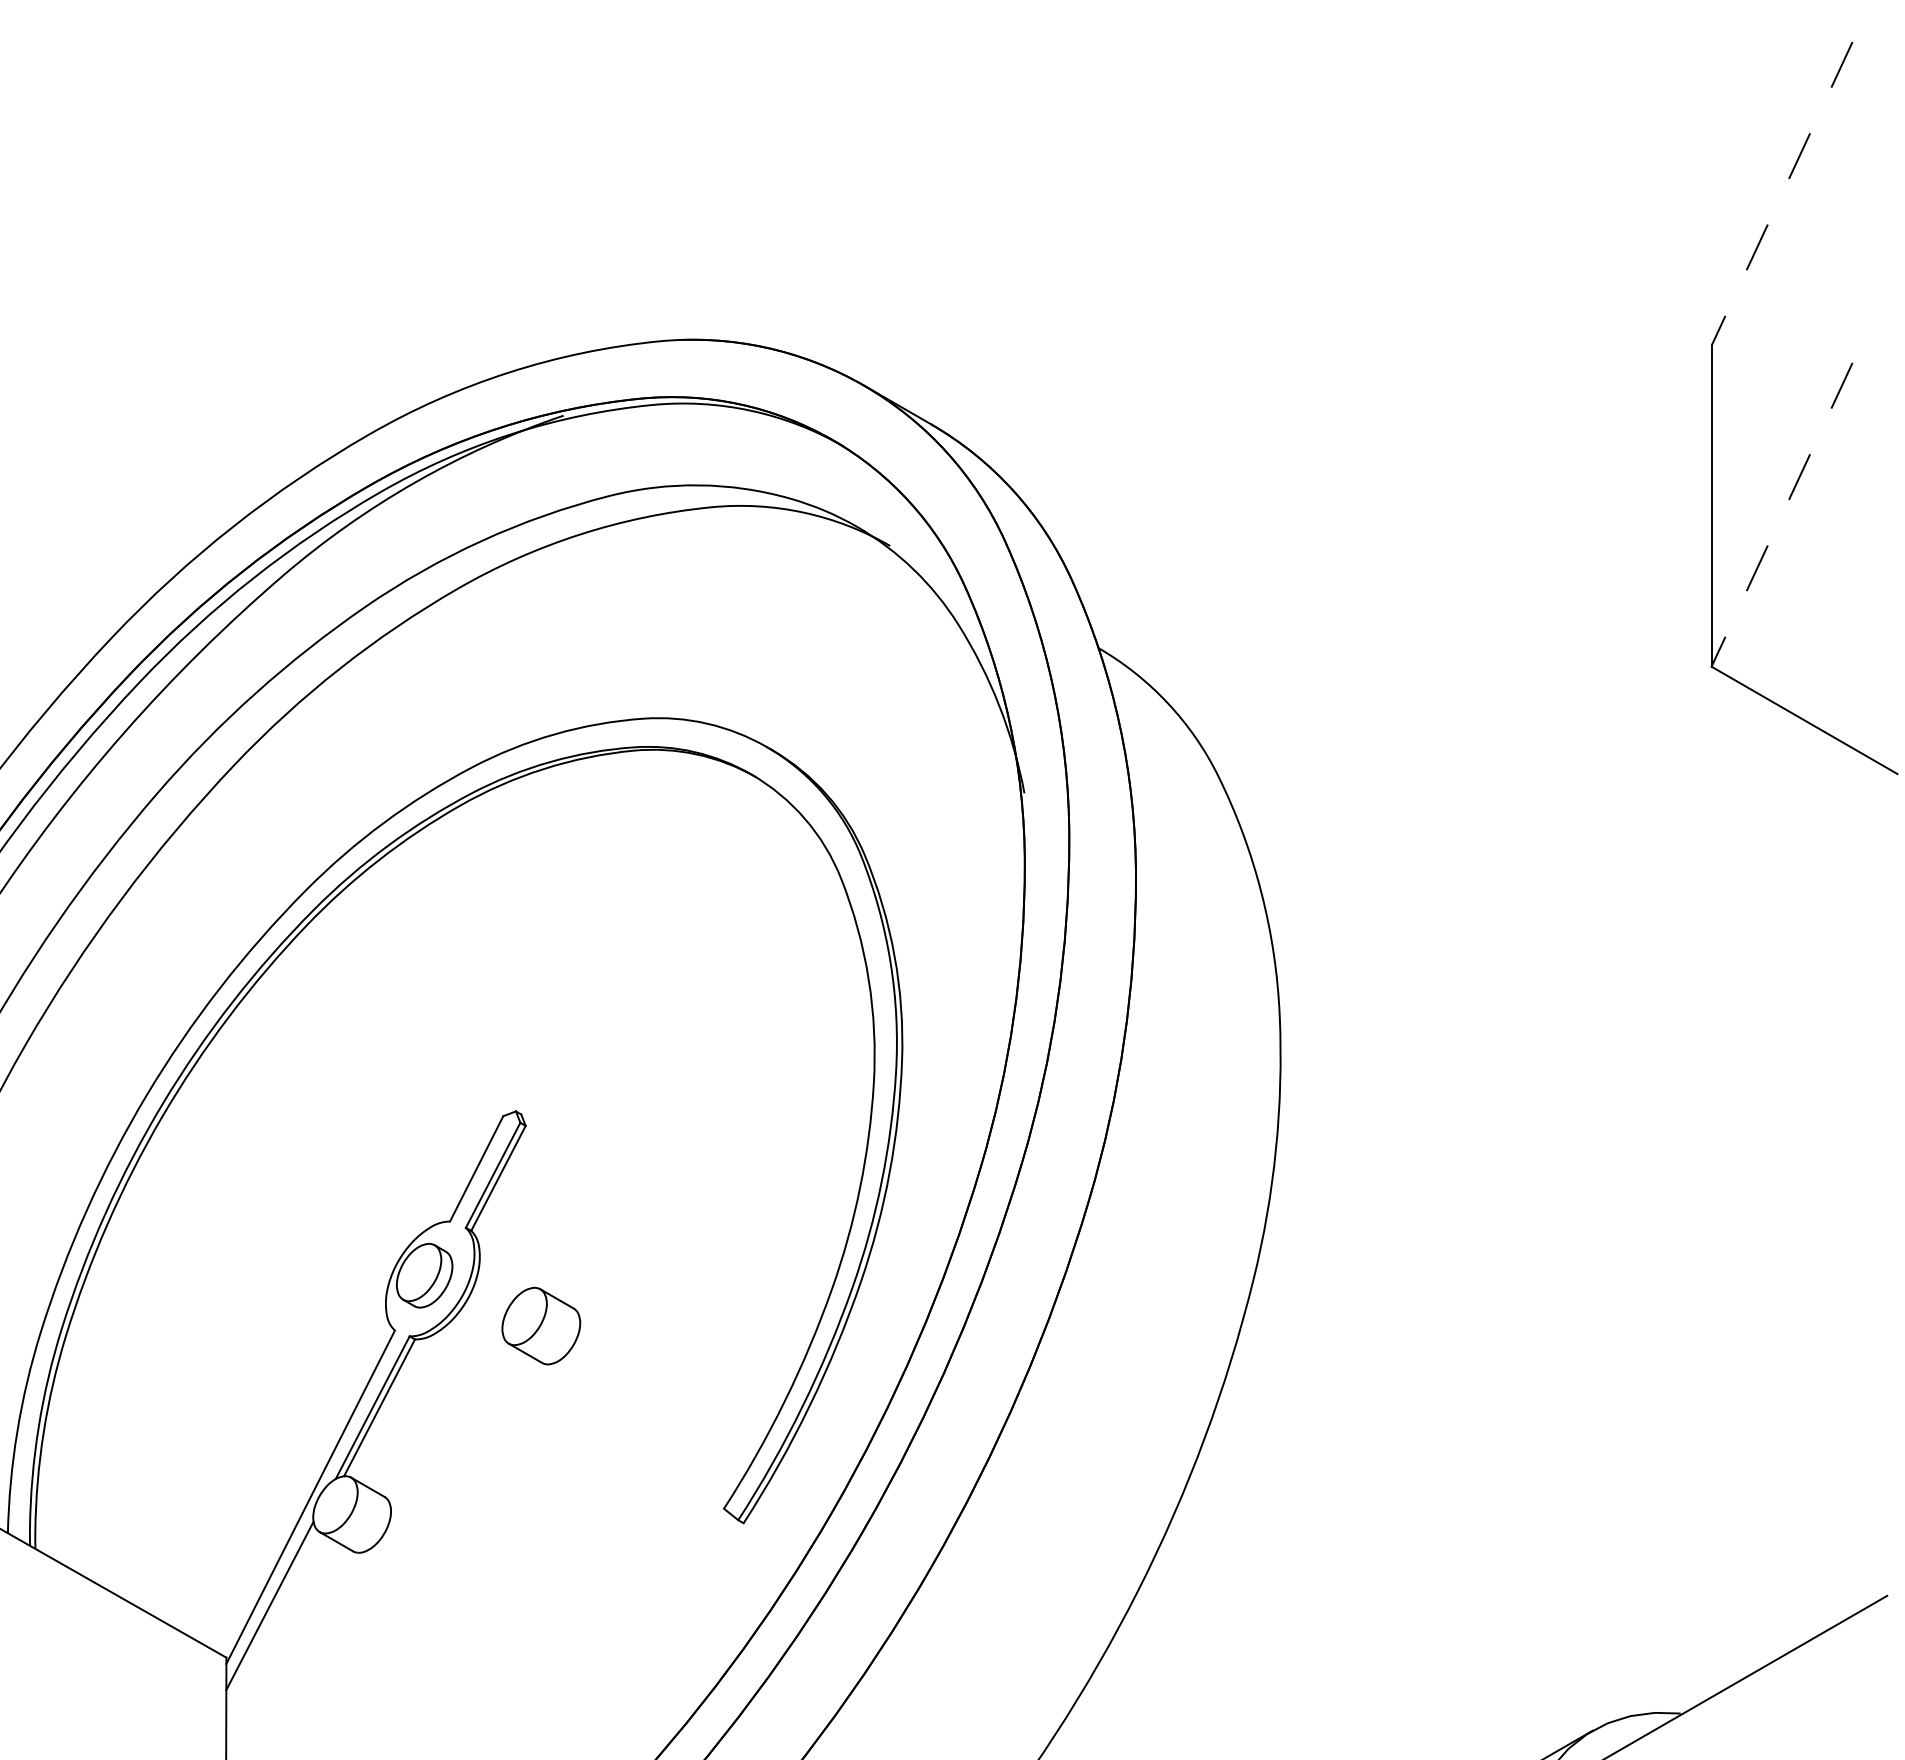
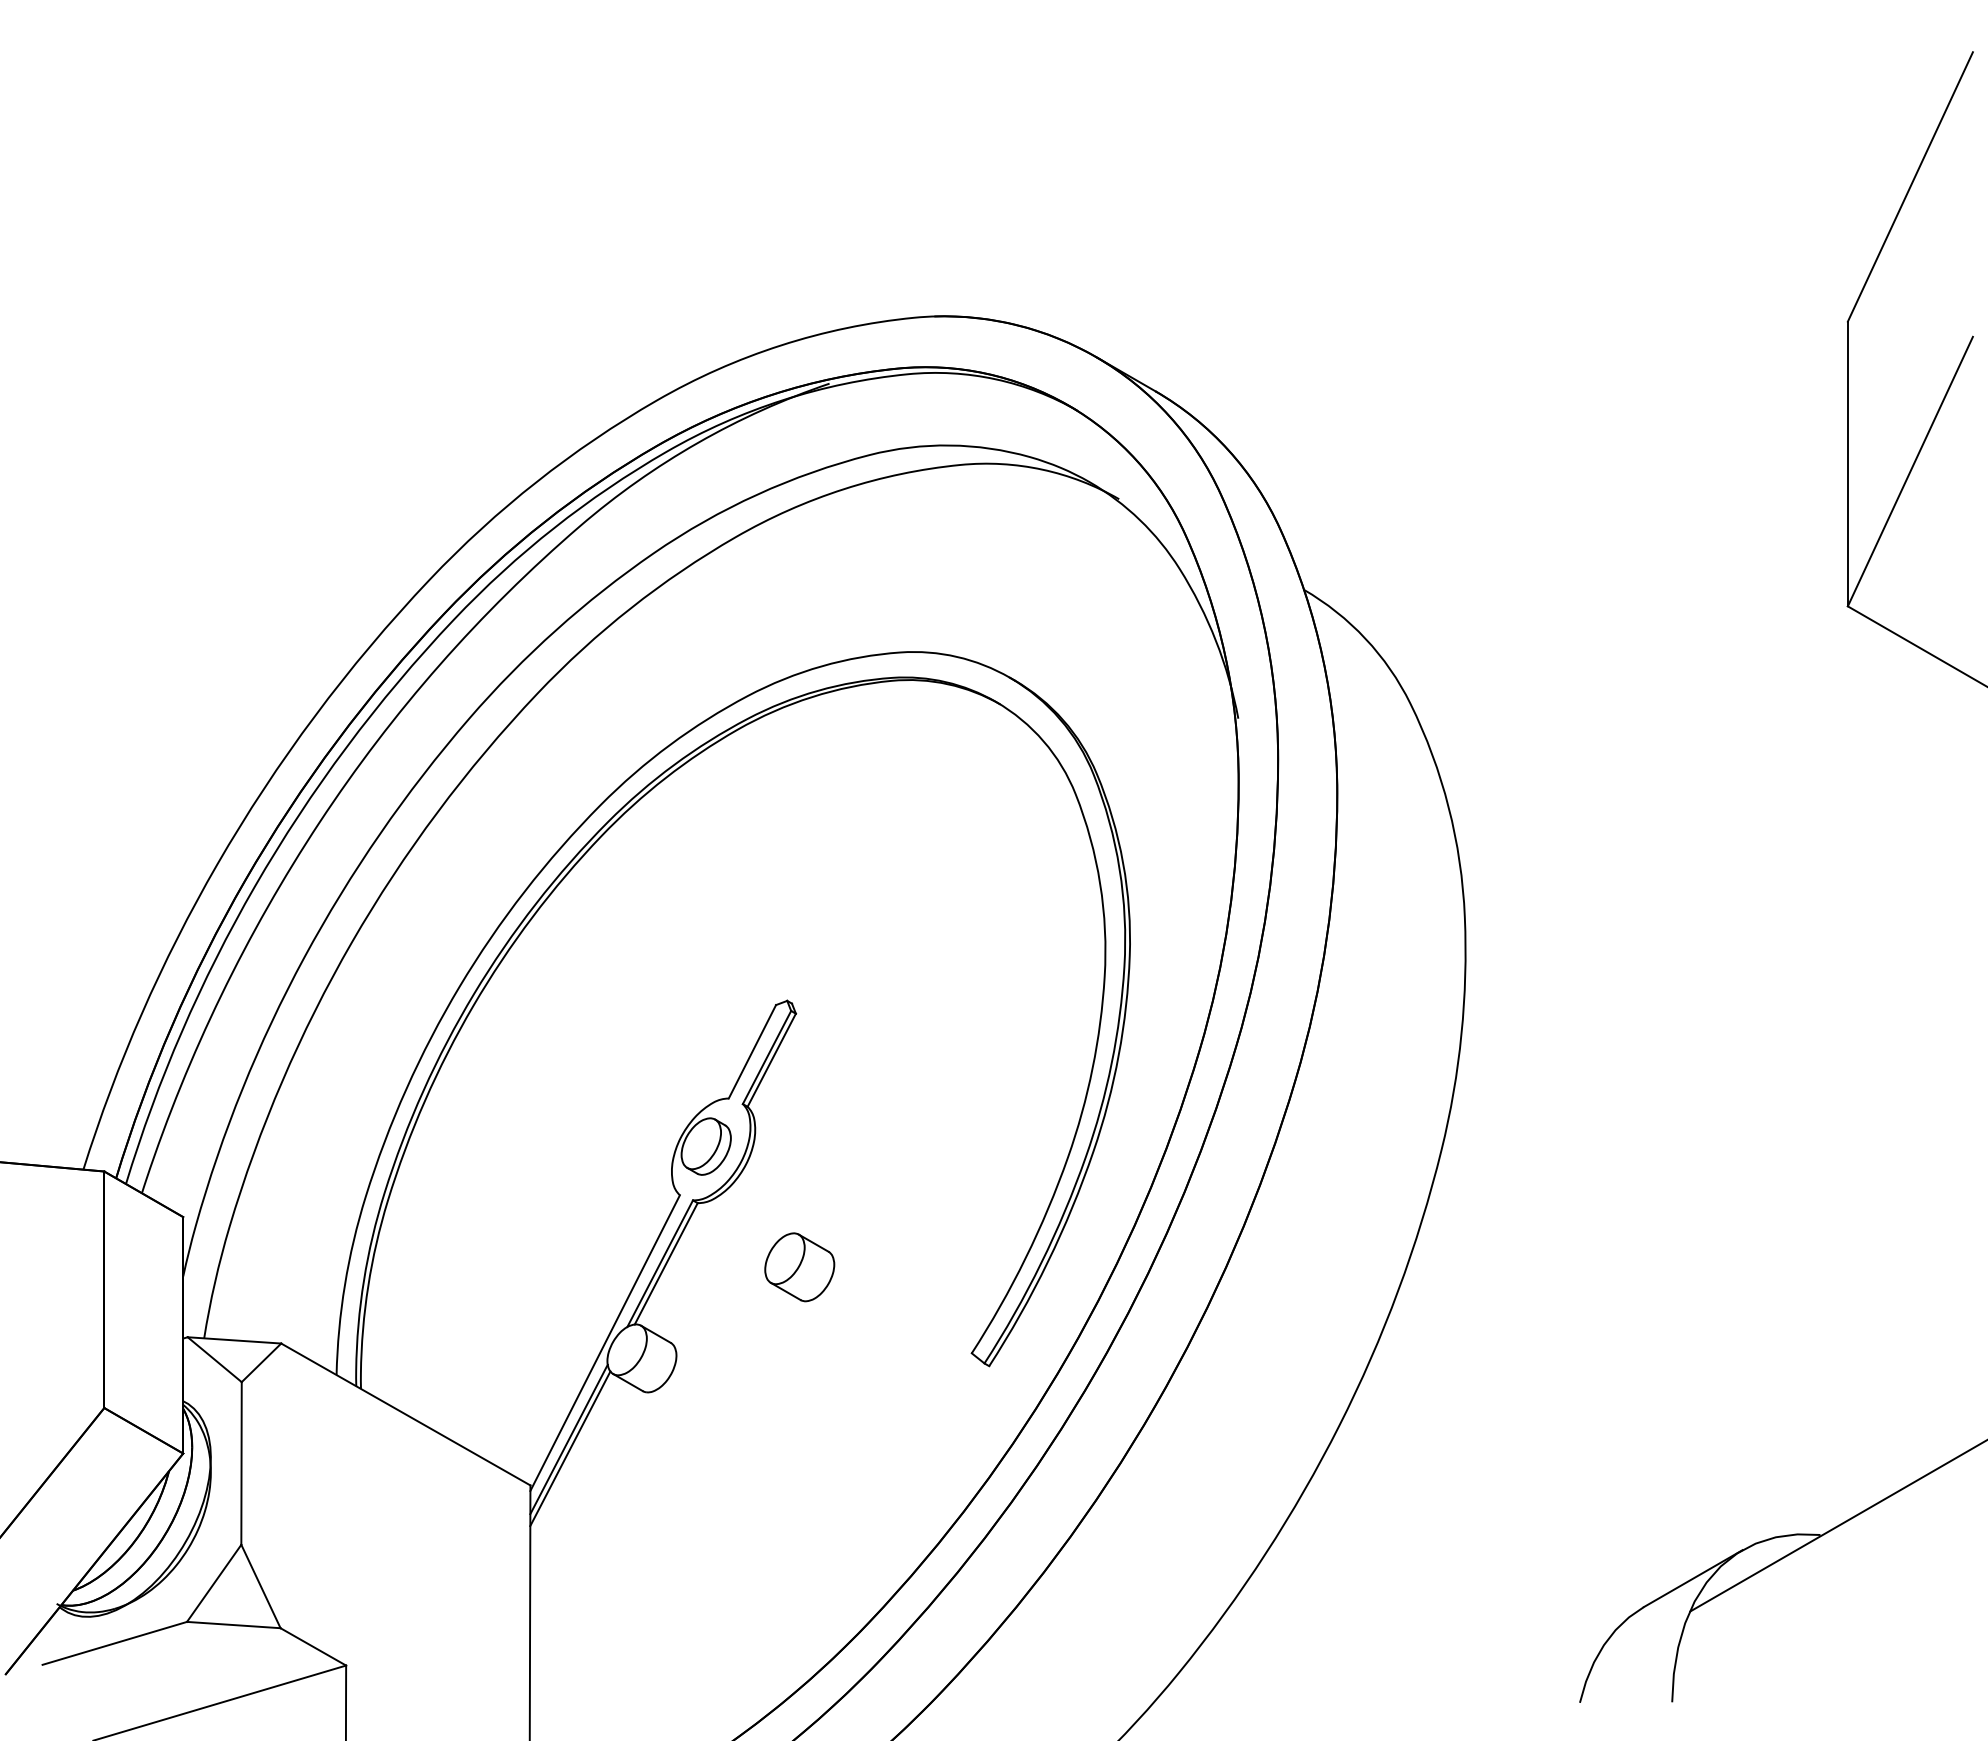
line: (1782, 193) -> (1910, 186), dashed -> solid
line: (1782, 514) -> (1910, 471), dashed -> solid
part: (541, 1326) -> (799, 1267), moved
line: (271, 1616) -> (570, 1448), added

